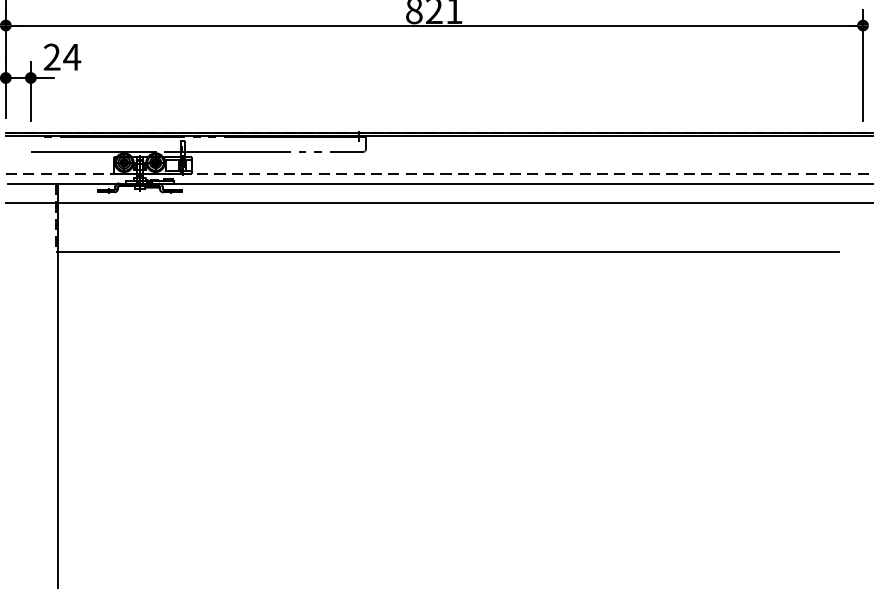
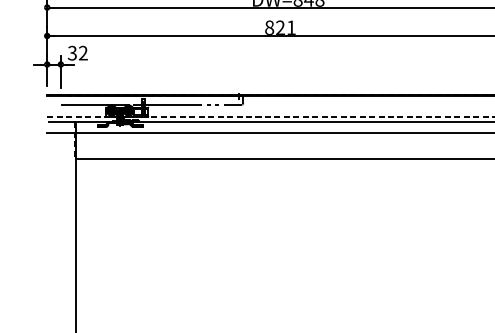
text: (61, 55) -> (77, 52), 24 -> 32

